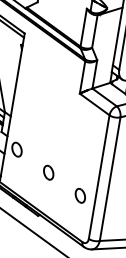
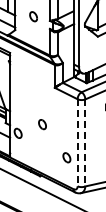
part: (48, 172) -> (42, 124), moved
line: (99, 176) -> (77, 142), solid -> dashed
line: (110, 178) -> (85, 142), solid -> dashed

